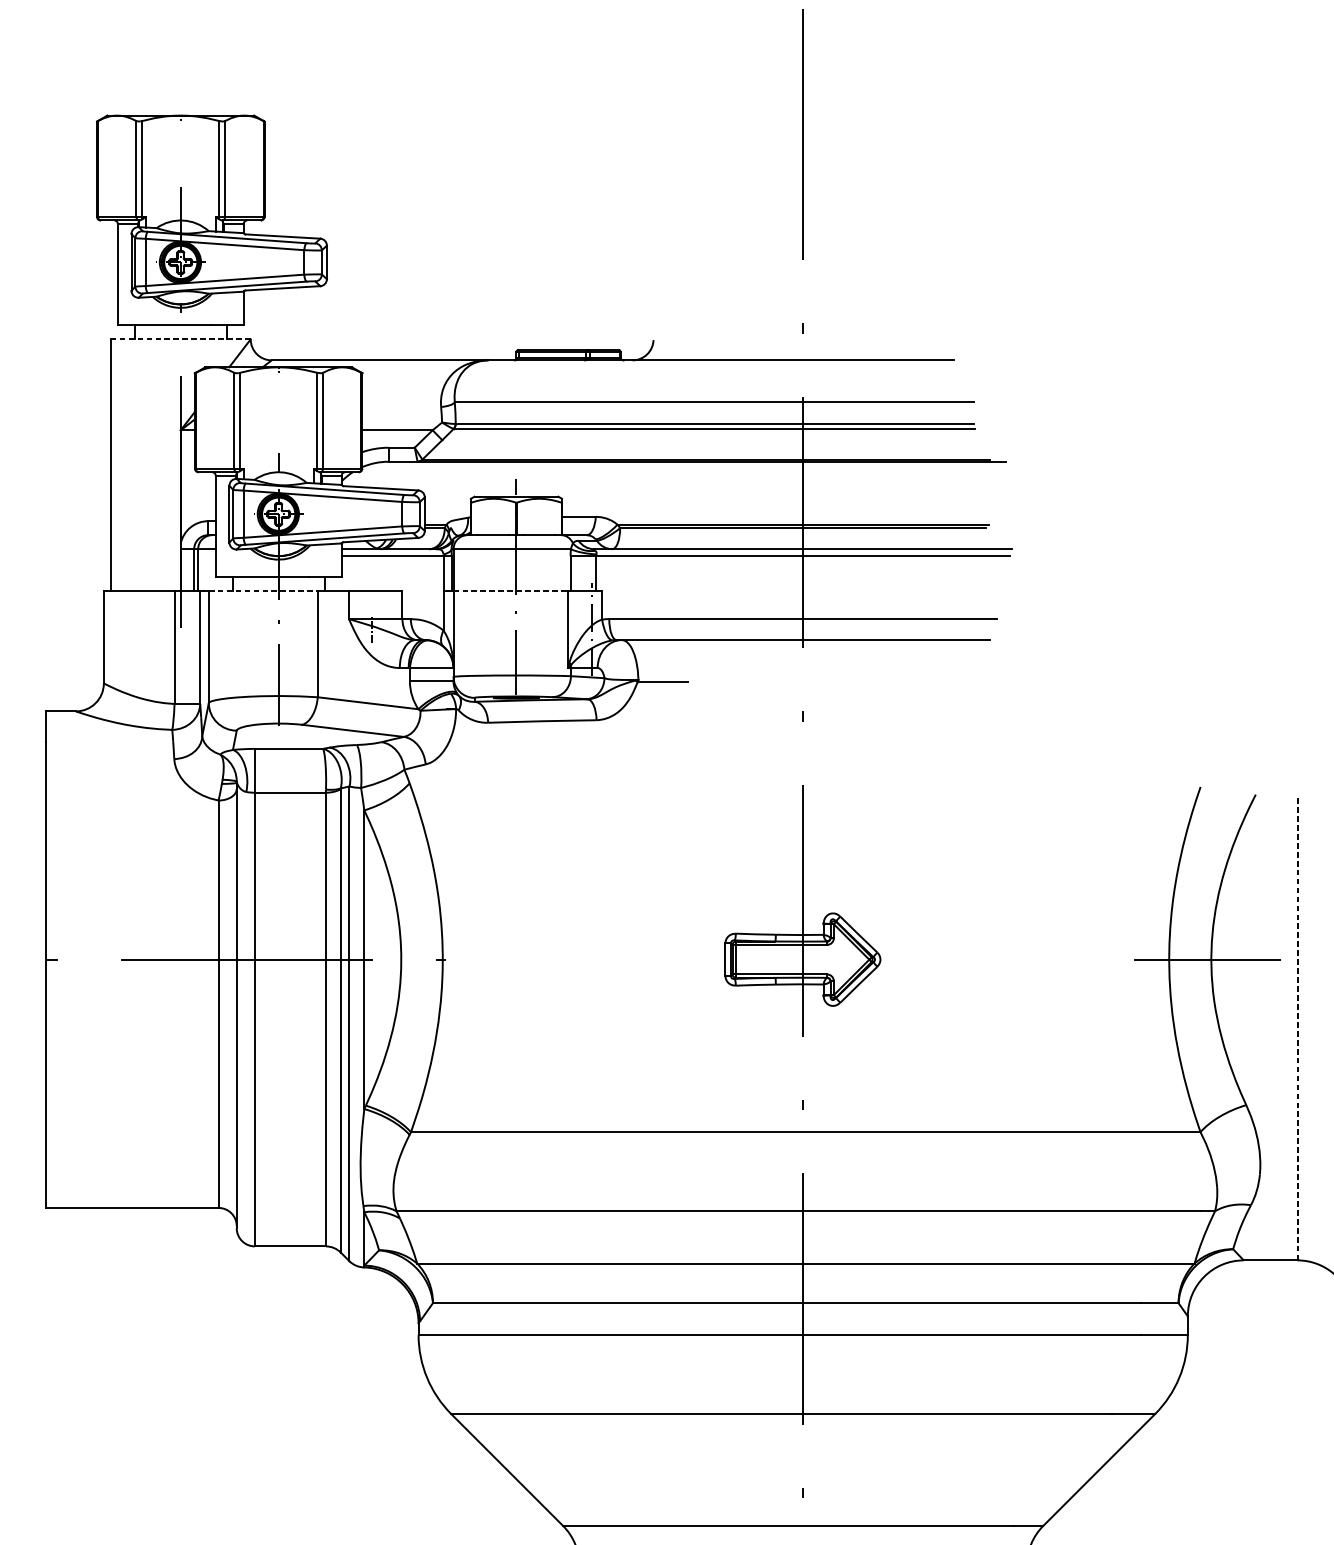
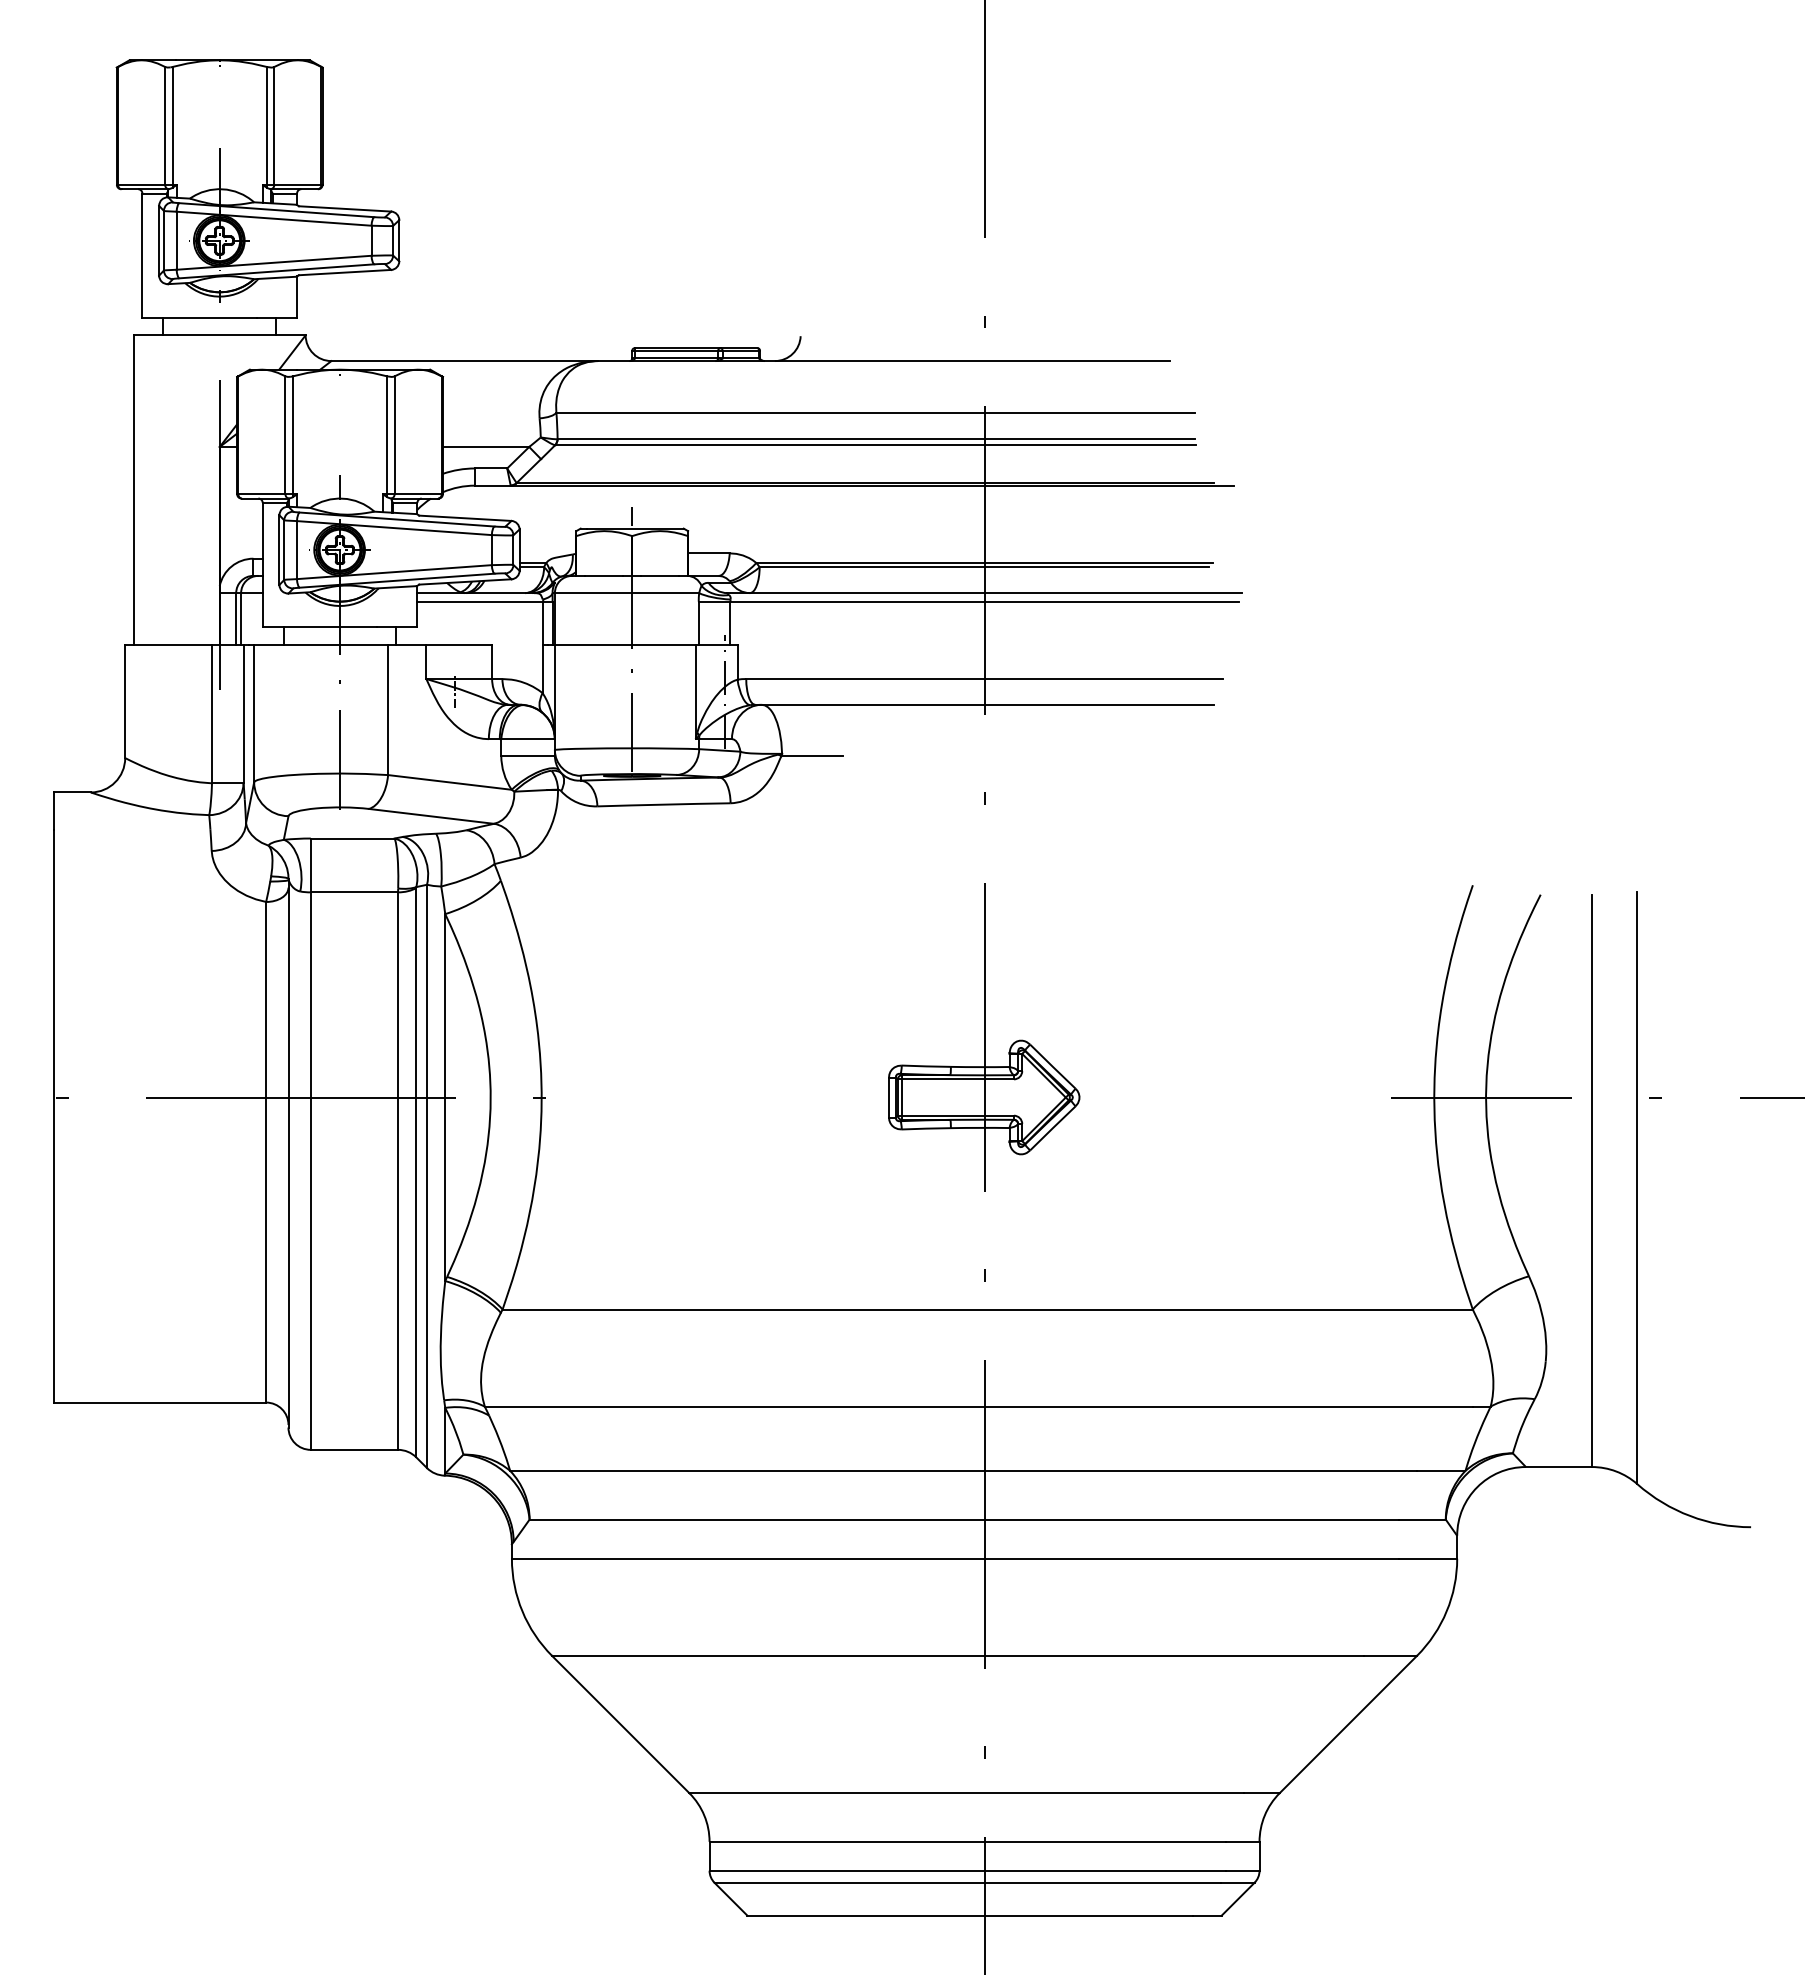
line: (180, 339) -> (219, 335), dashed -> solid
line: (263, 591) -> (321, 644), dashed -> solid
line: (511, 591) -> (625, 644), dashed -> solid
line: (1297, 1027) -> (1591, 1180), dashed -> solid

